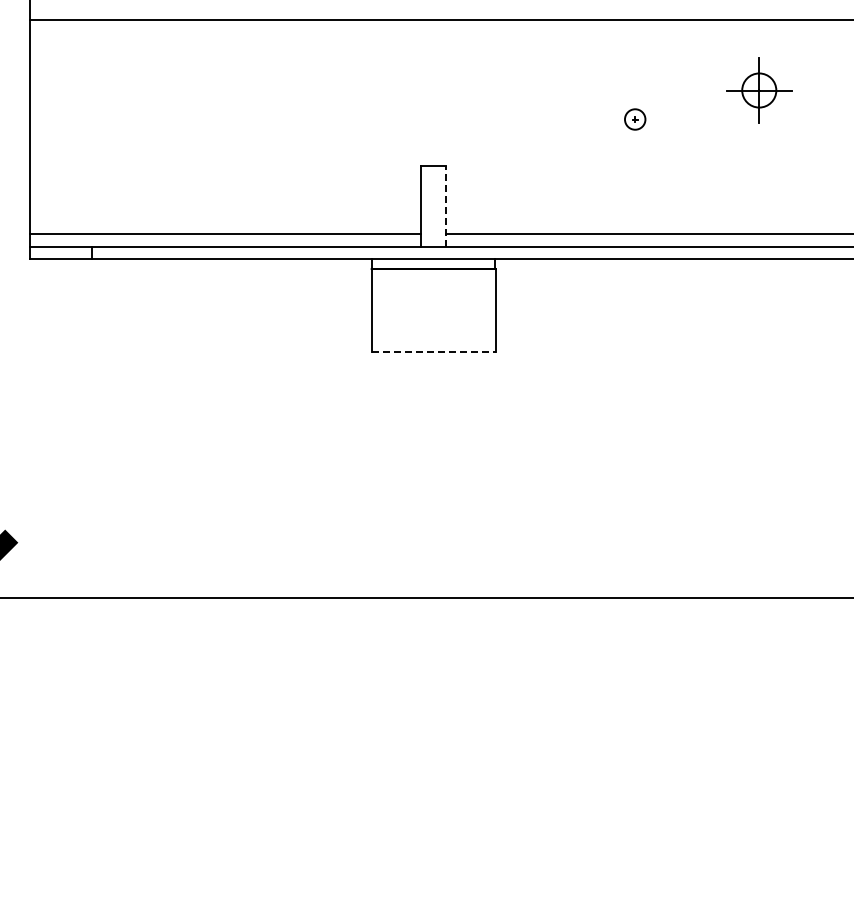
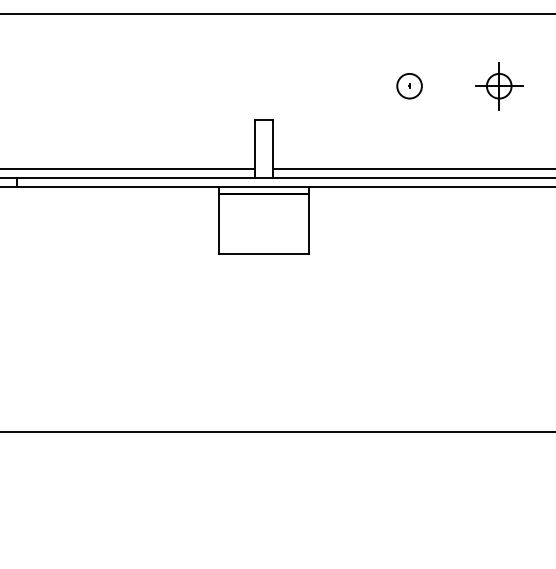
part: (759, 90) -> (499, 86), moved
circle: (635, 119) -> (409, 86), size x1.67
line: (446, 205) -> (273, 148), dashed -> solid
line: (434, 352) -> (264, 254), dashed -> solid

